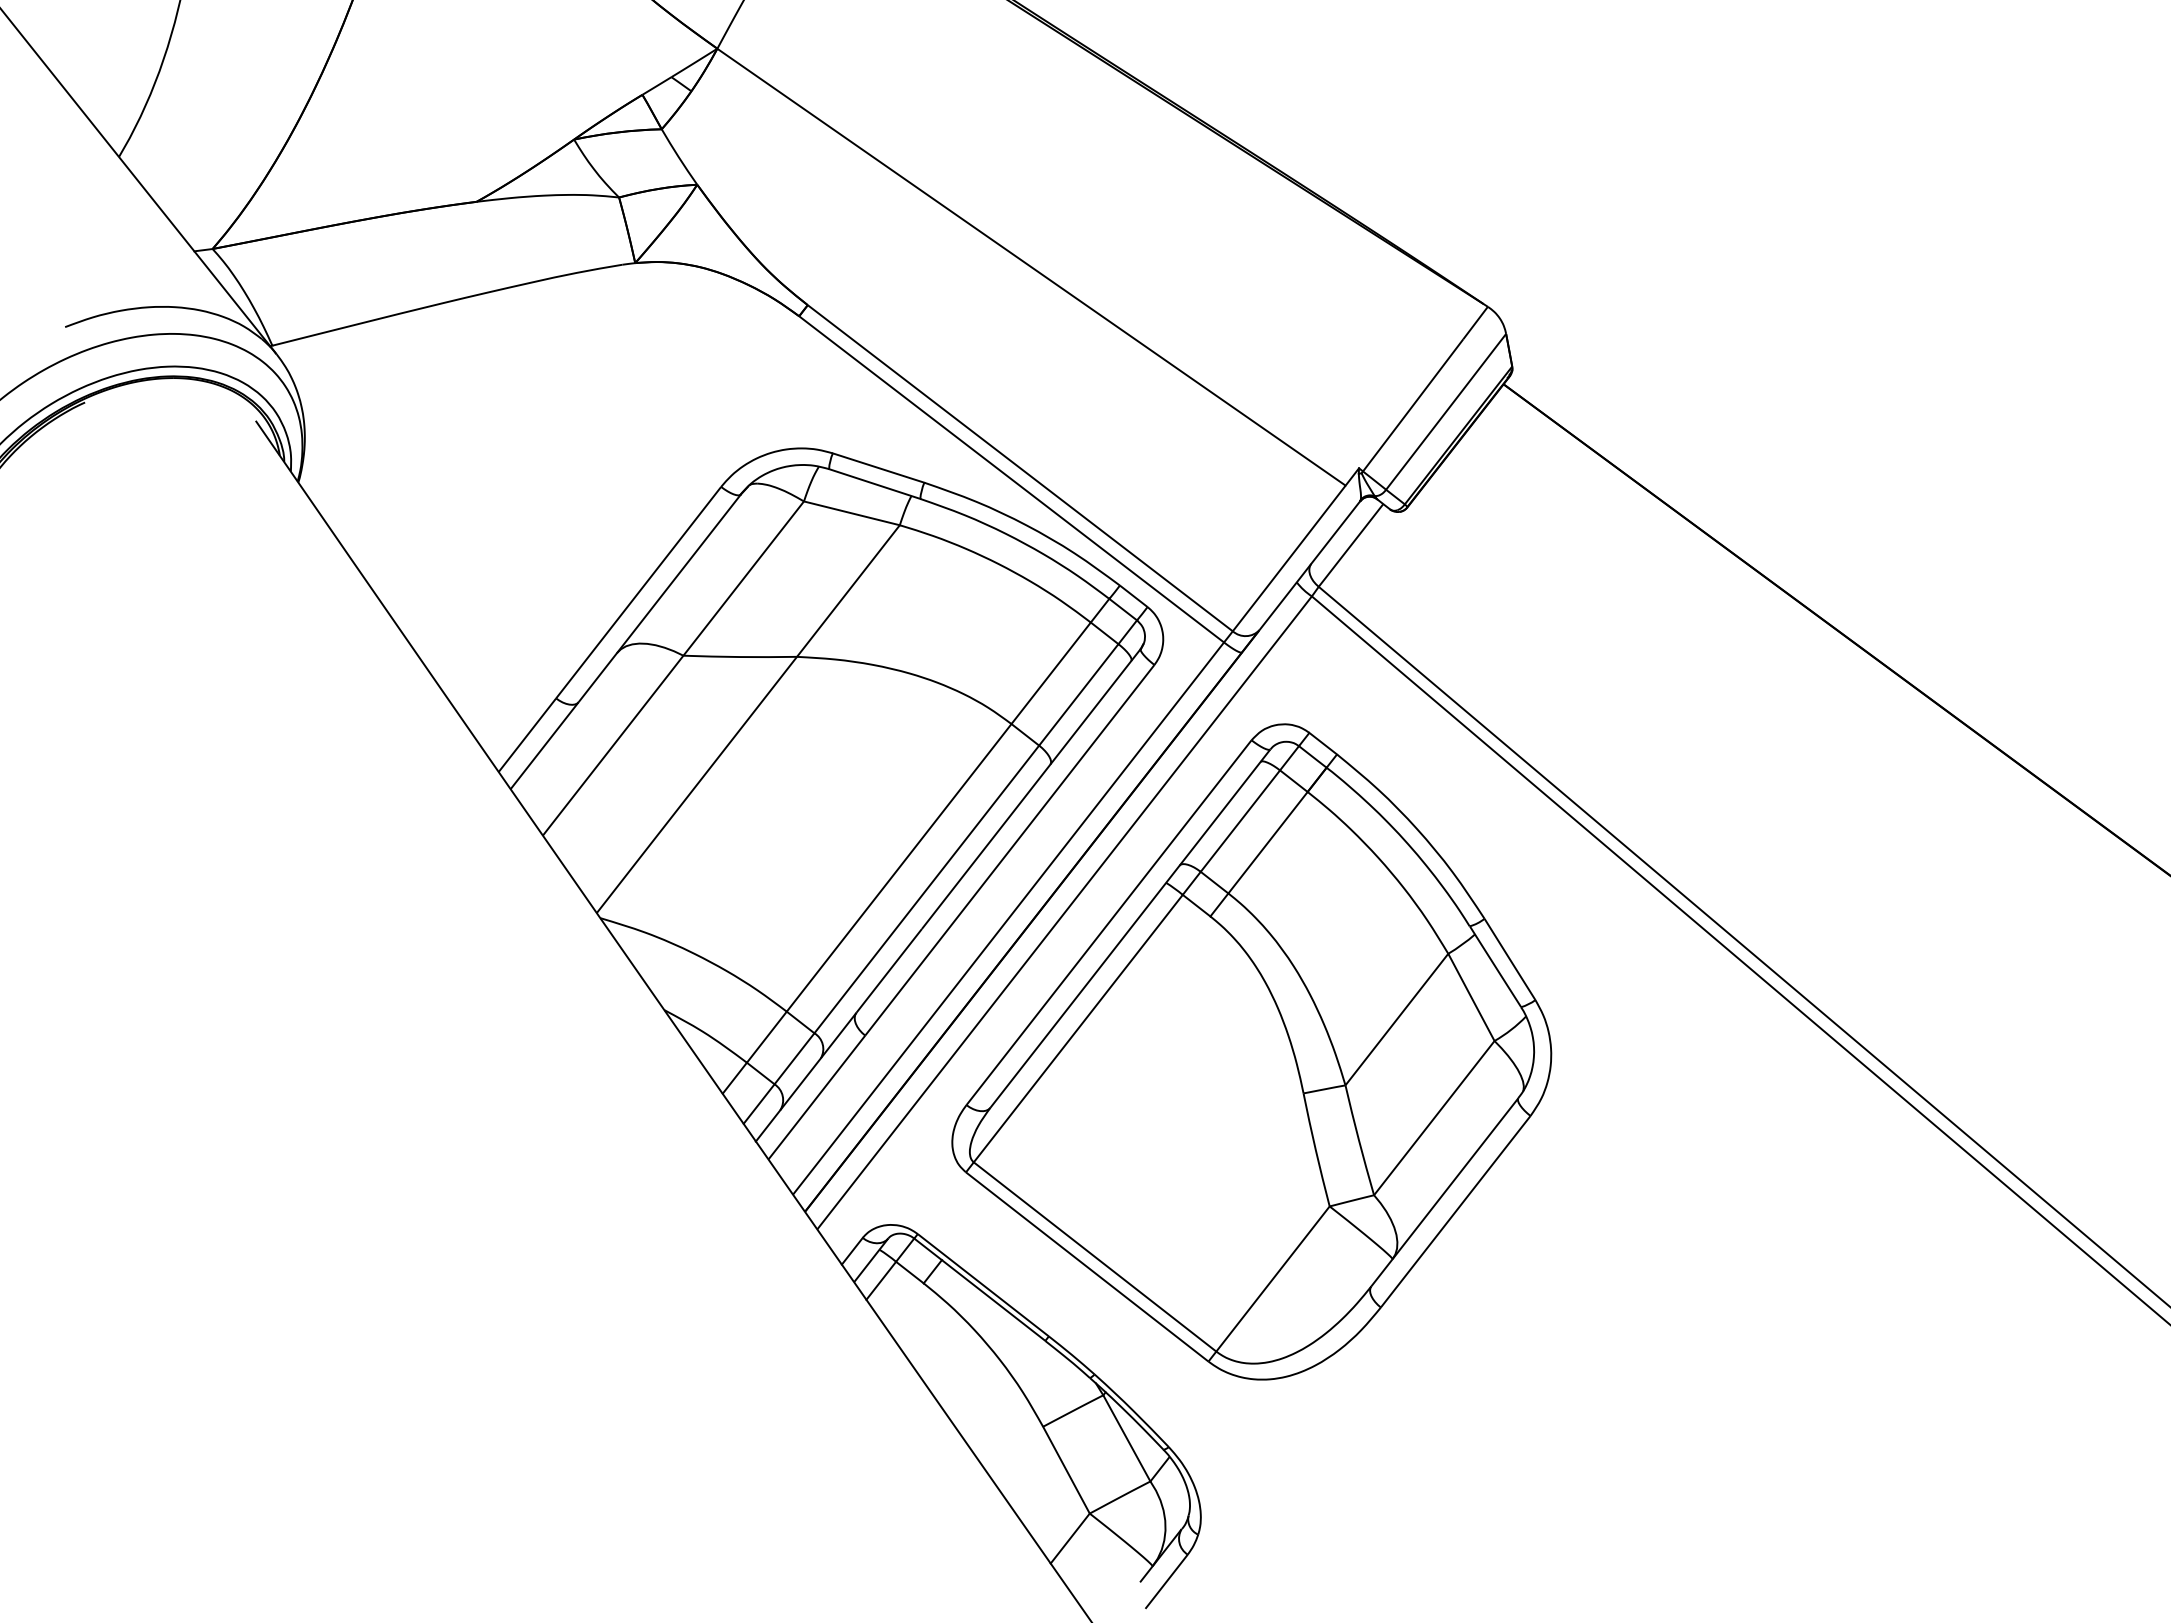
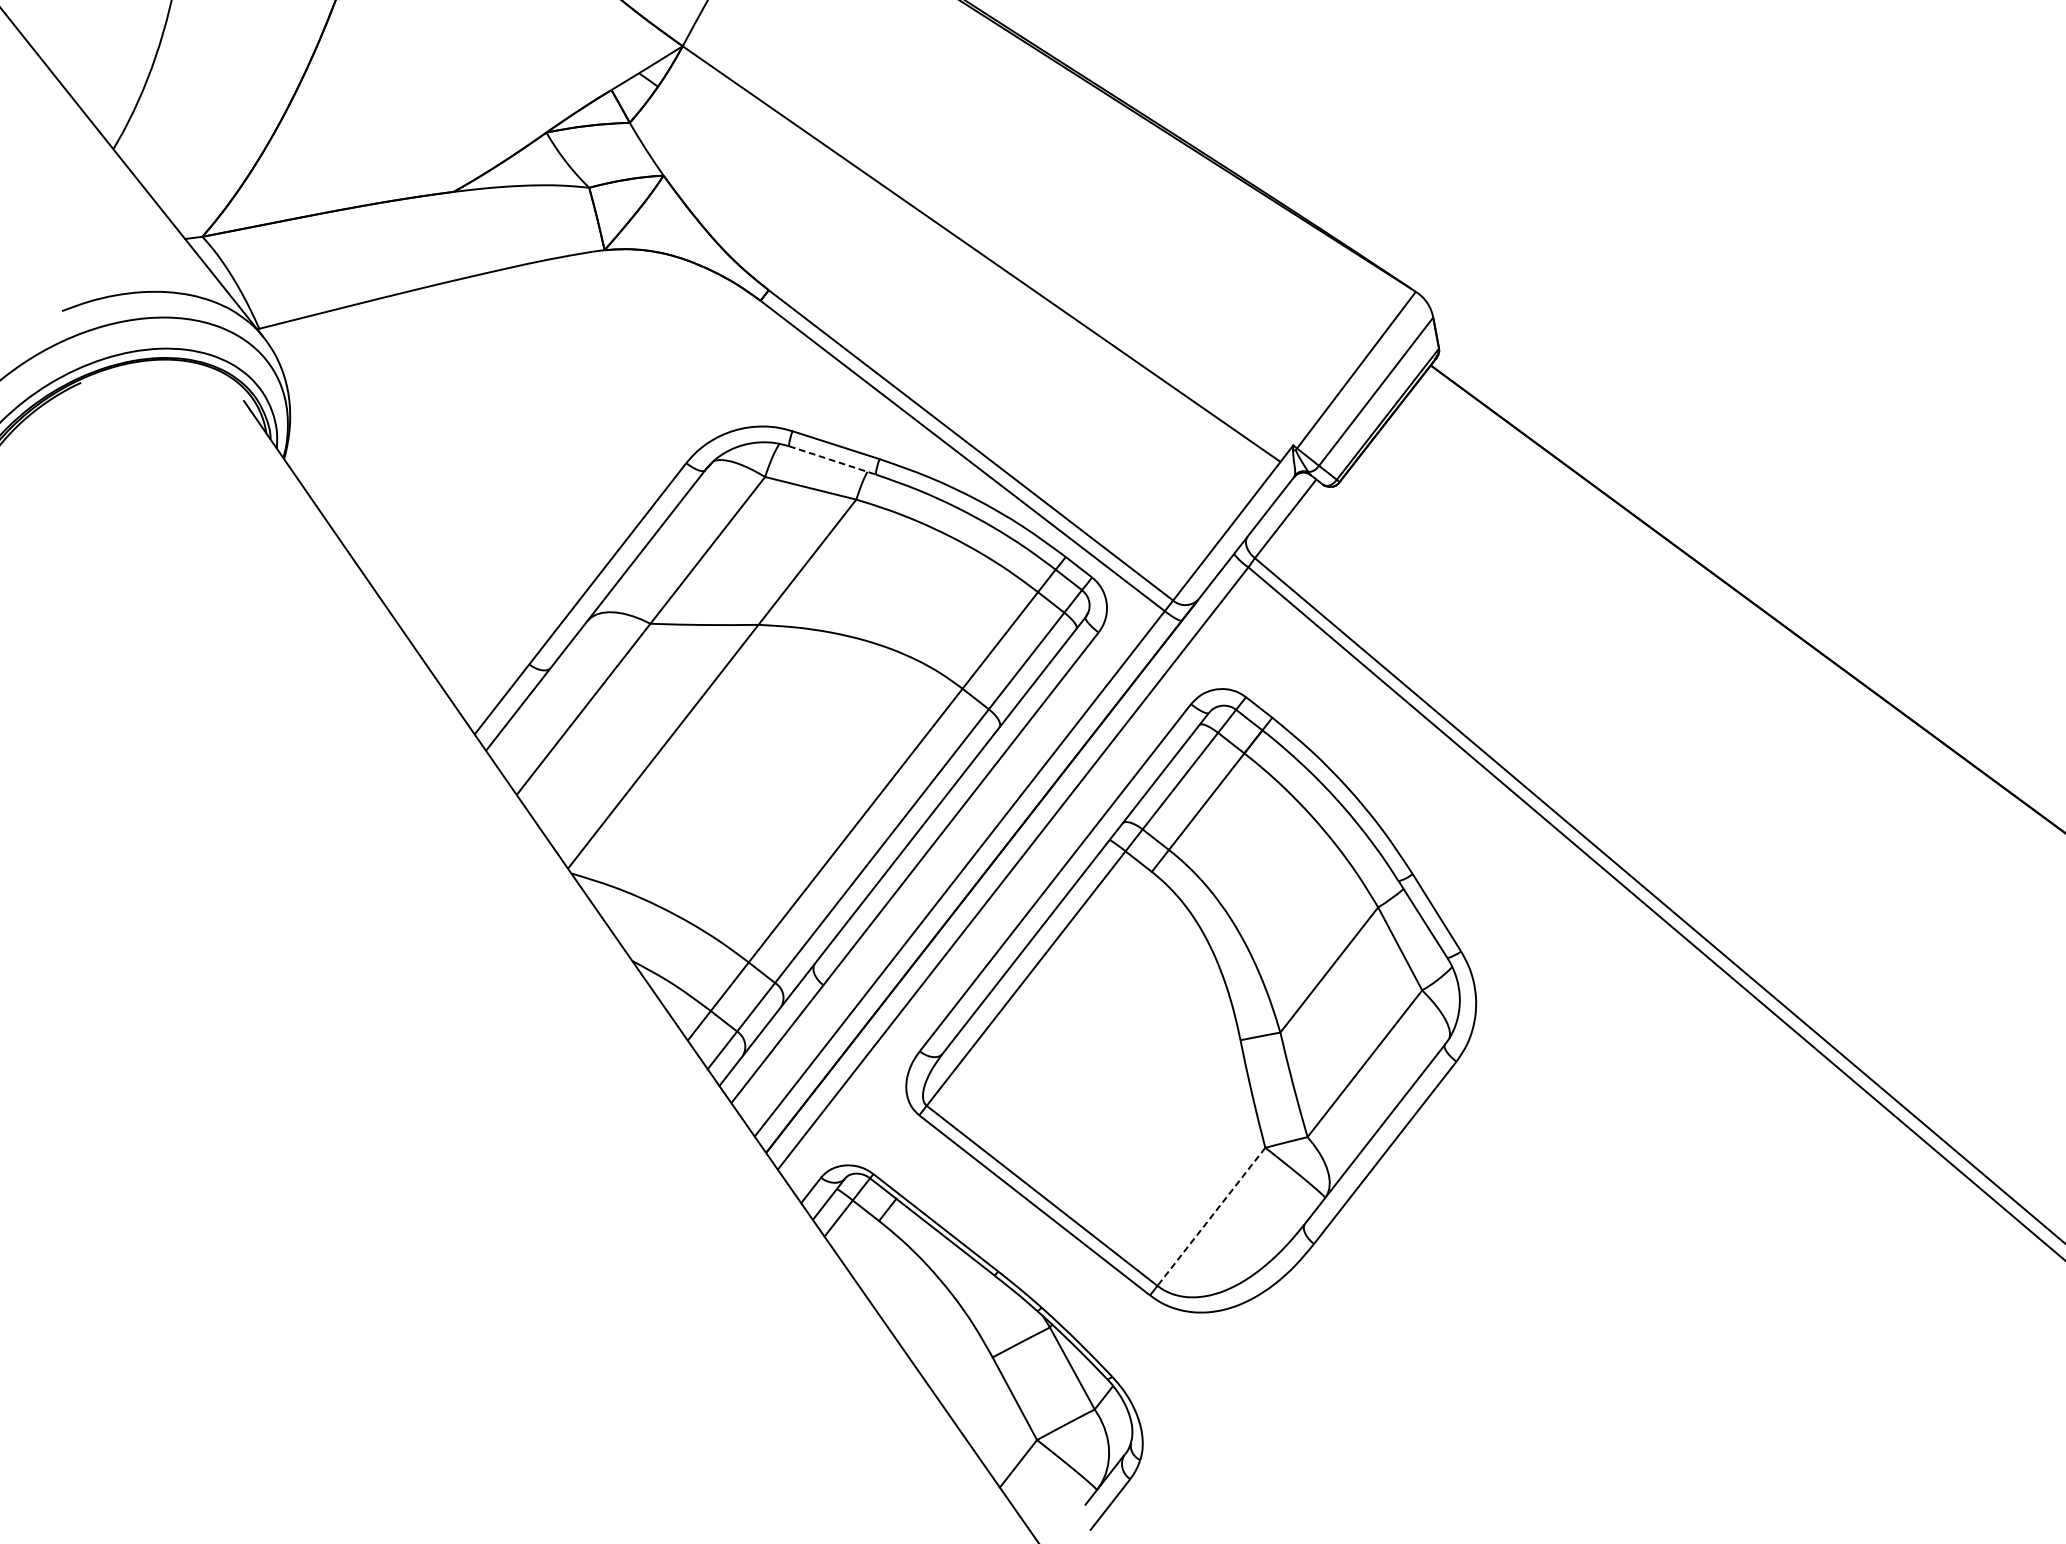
line: (874, 484) -> (832, 460), solid -> dashed
line: (1272, 1279) -> (1210, 1217), solid -> dashed

